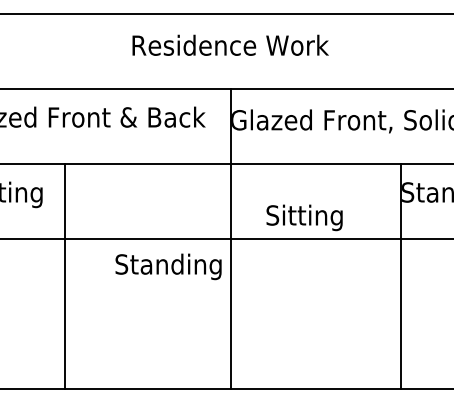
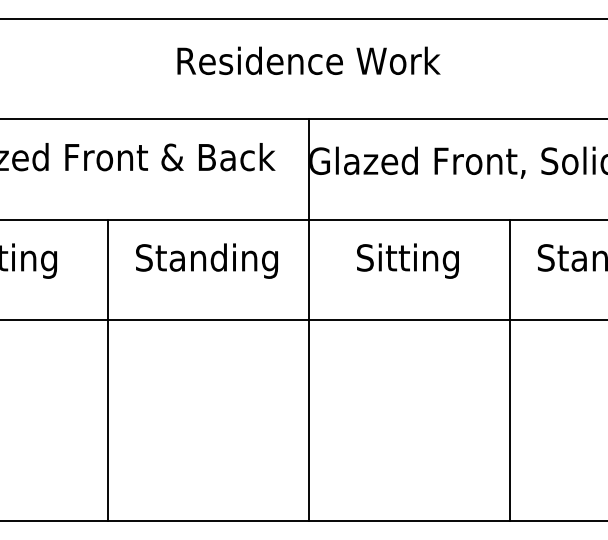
text: (304, 217) -> (407, 260), moved
text: (168, 266) -> (206, 260), moved
line: (65, 276) -> (107, 370), moved
line: (400, 276) -> (509, 370), moved

